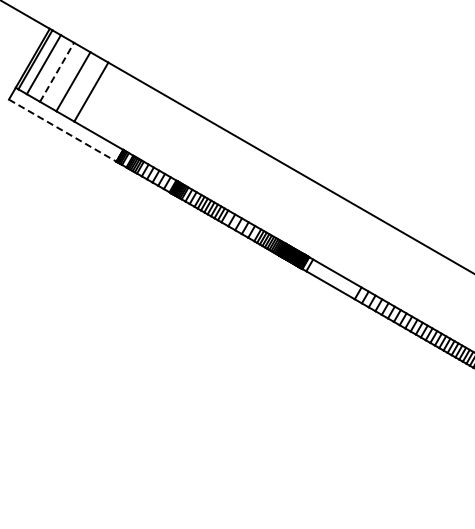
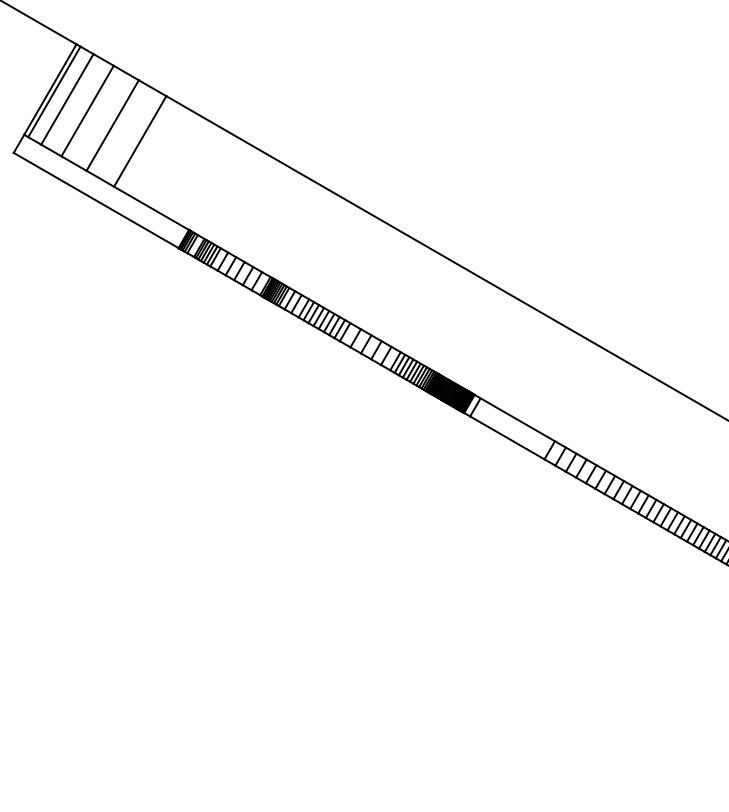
line: (57, 71) -> (88, 109), dashed -> solid
line: (63, 130) -> (97, 200), dashed -> solid

